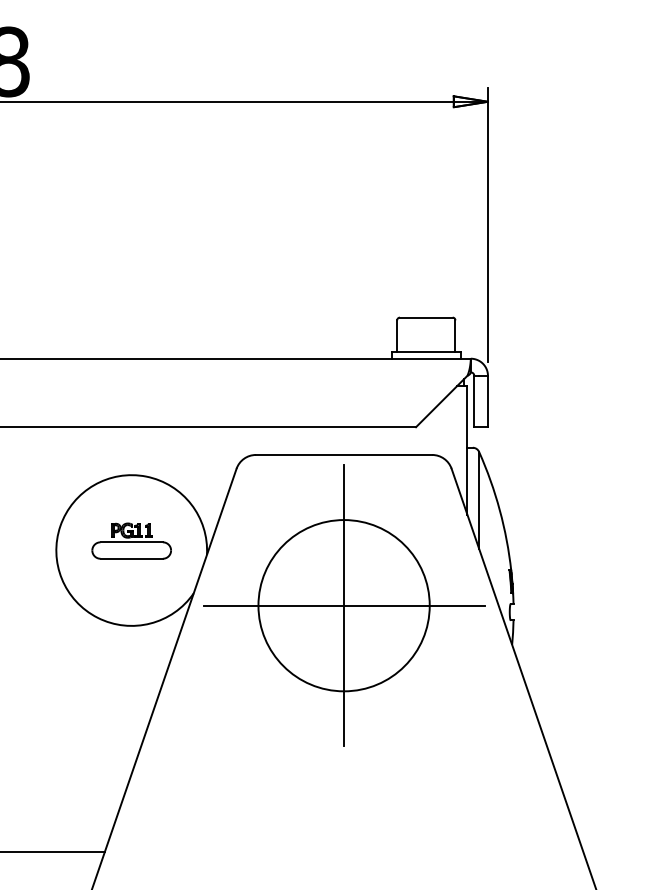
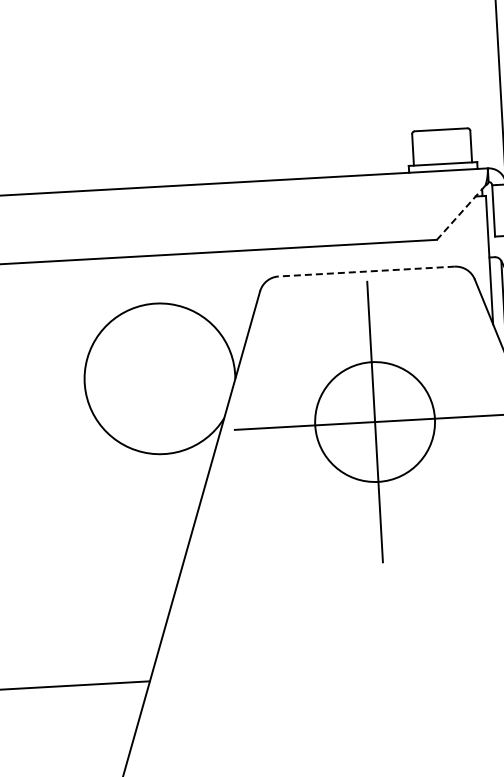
line: (441, 401) -> (460, 212), solid -> dashed
line: (343, 454) -> (366, 271), solid -> dashed
part: (131, 540) -> (159, 368), removed
circle: (343, 605) -> (374, 421), size x0.7

